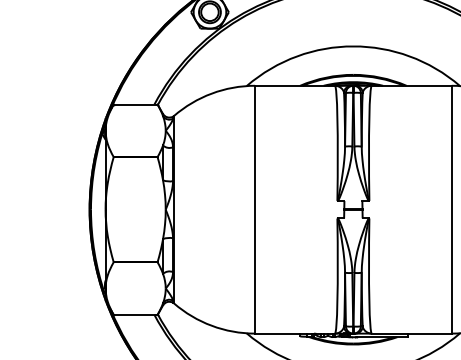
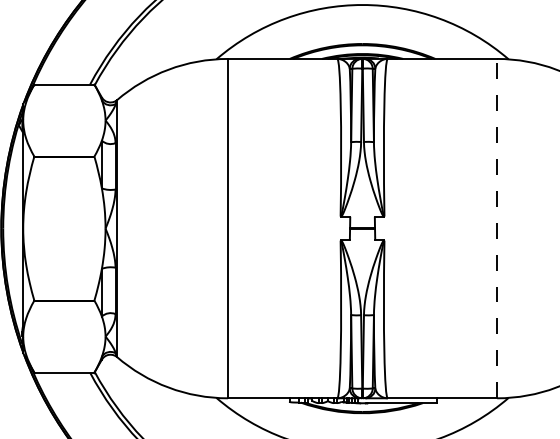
line: (451, 209) -> (496, 228), solid -> dashed

